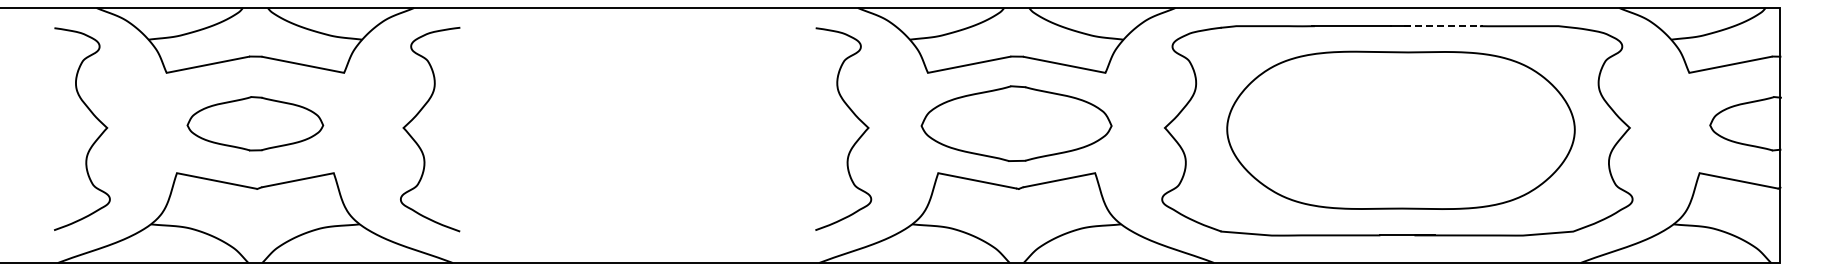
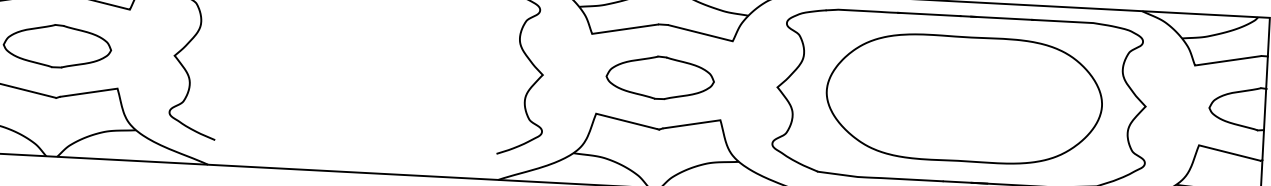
line: (1444, 26) -> (1003, 18), dashed -> solid
part: (1016, 123) -> (660, 77), size x0.71

